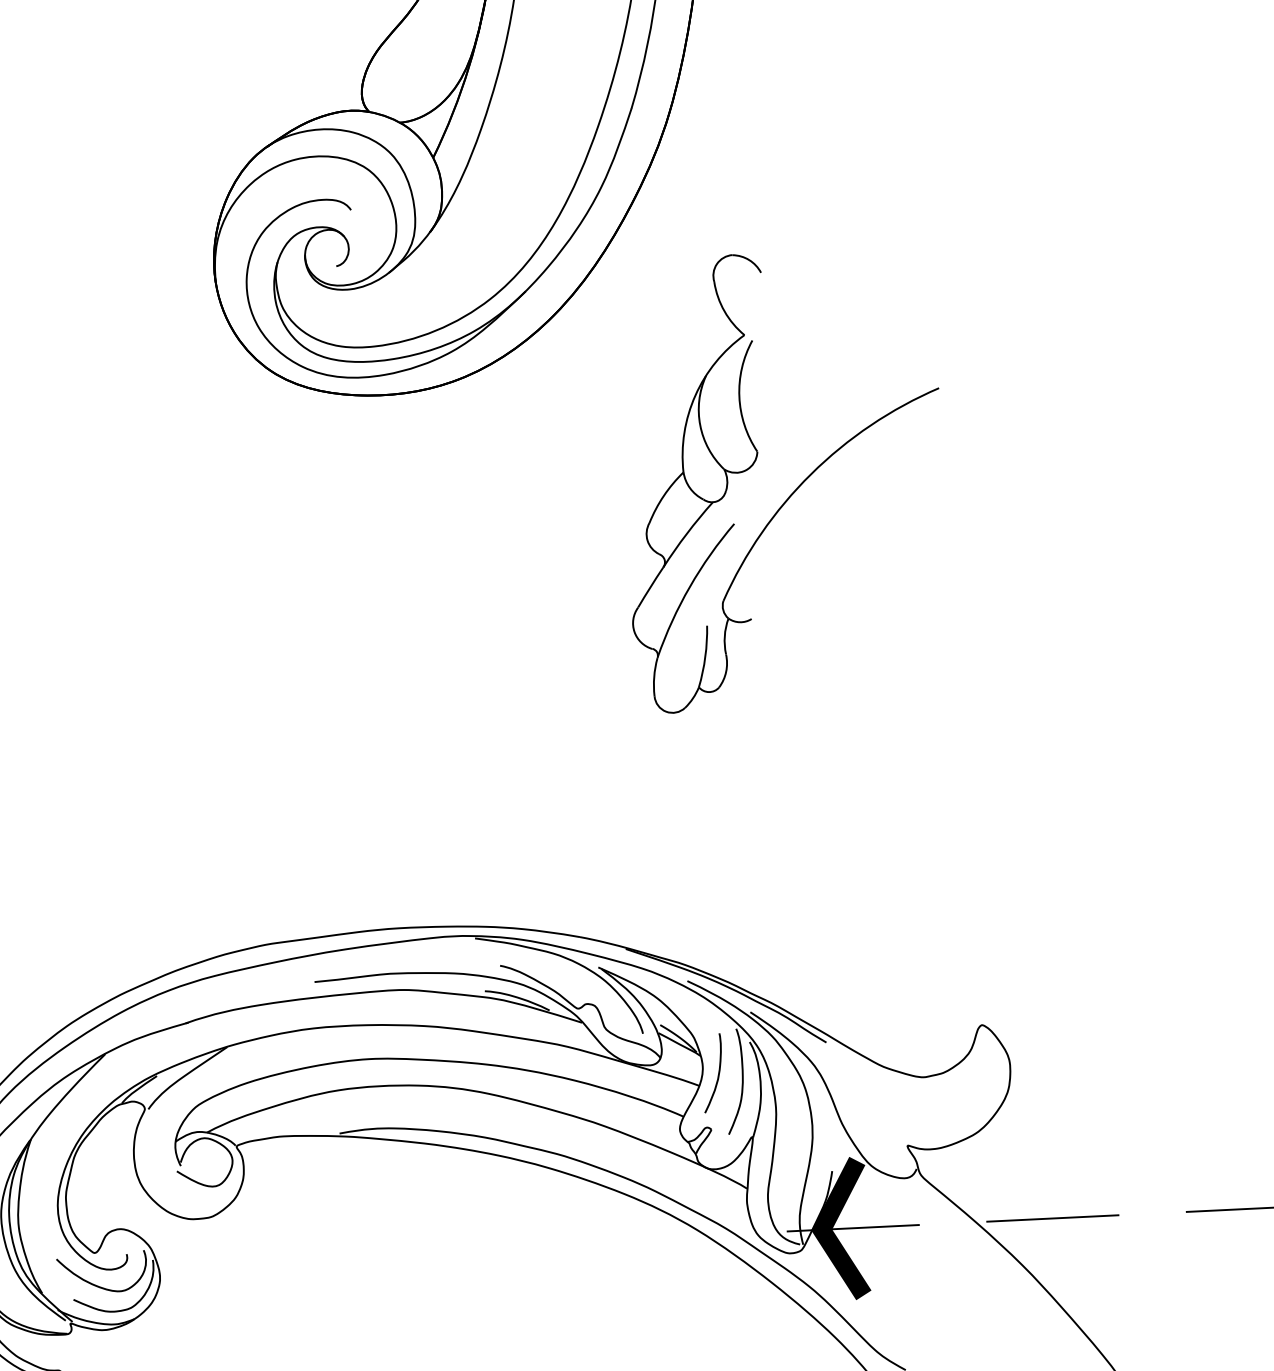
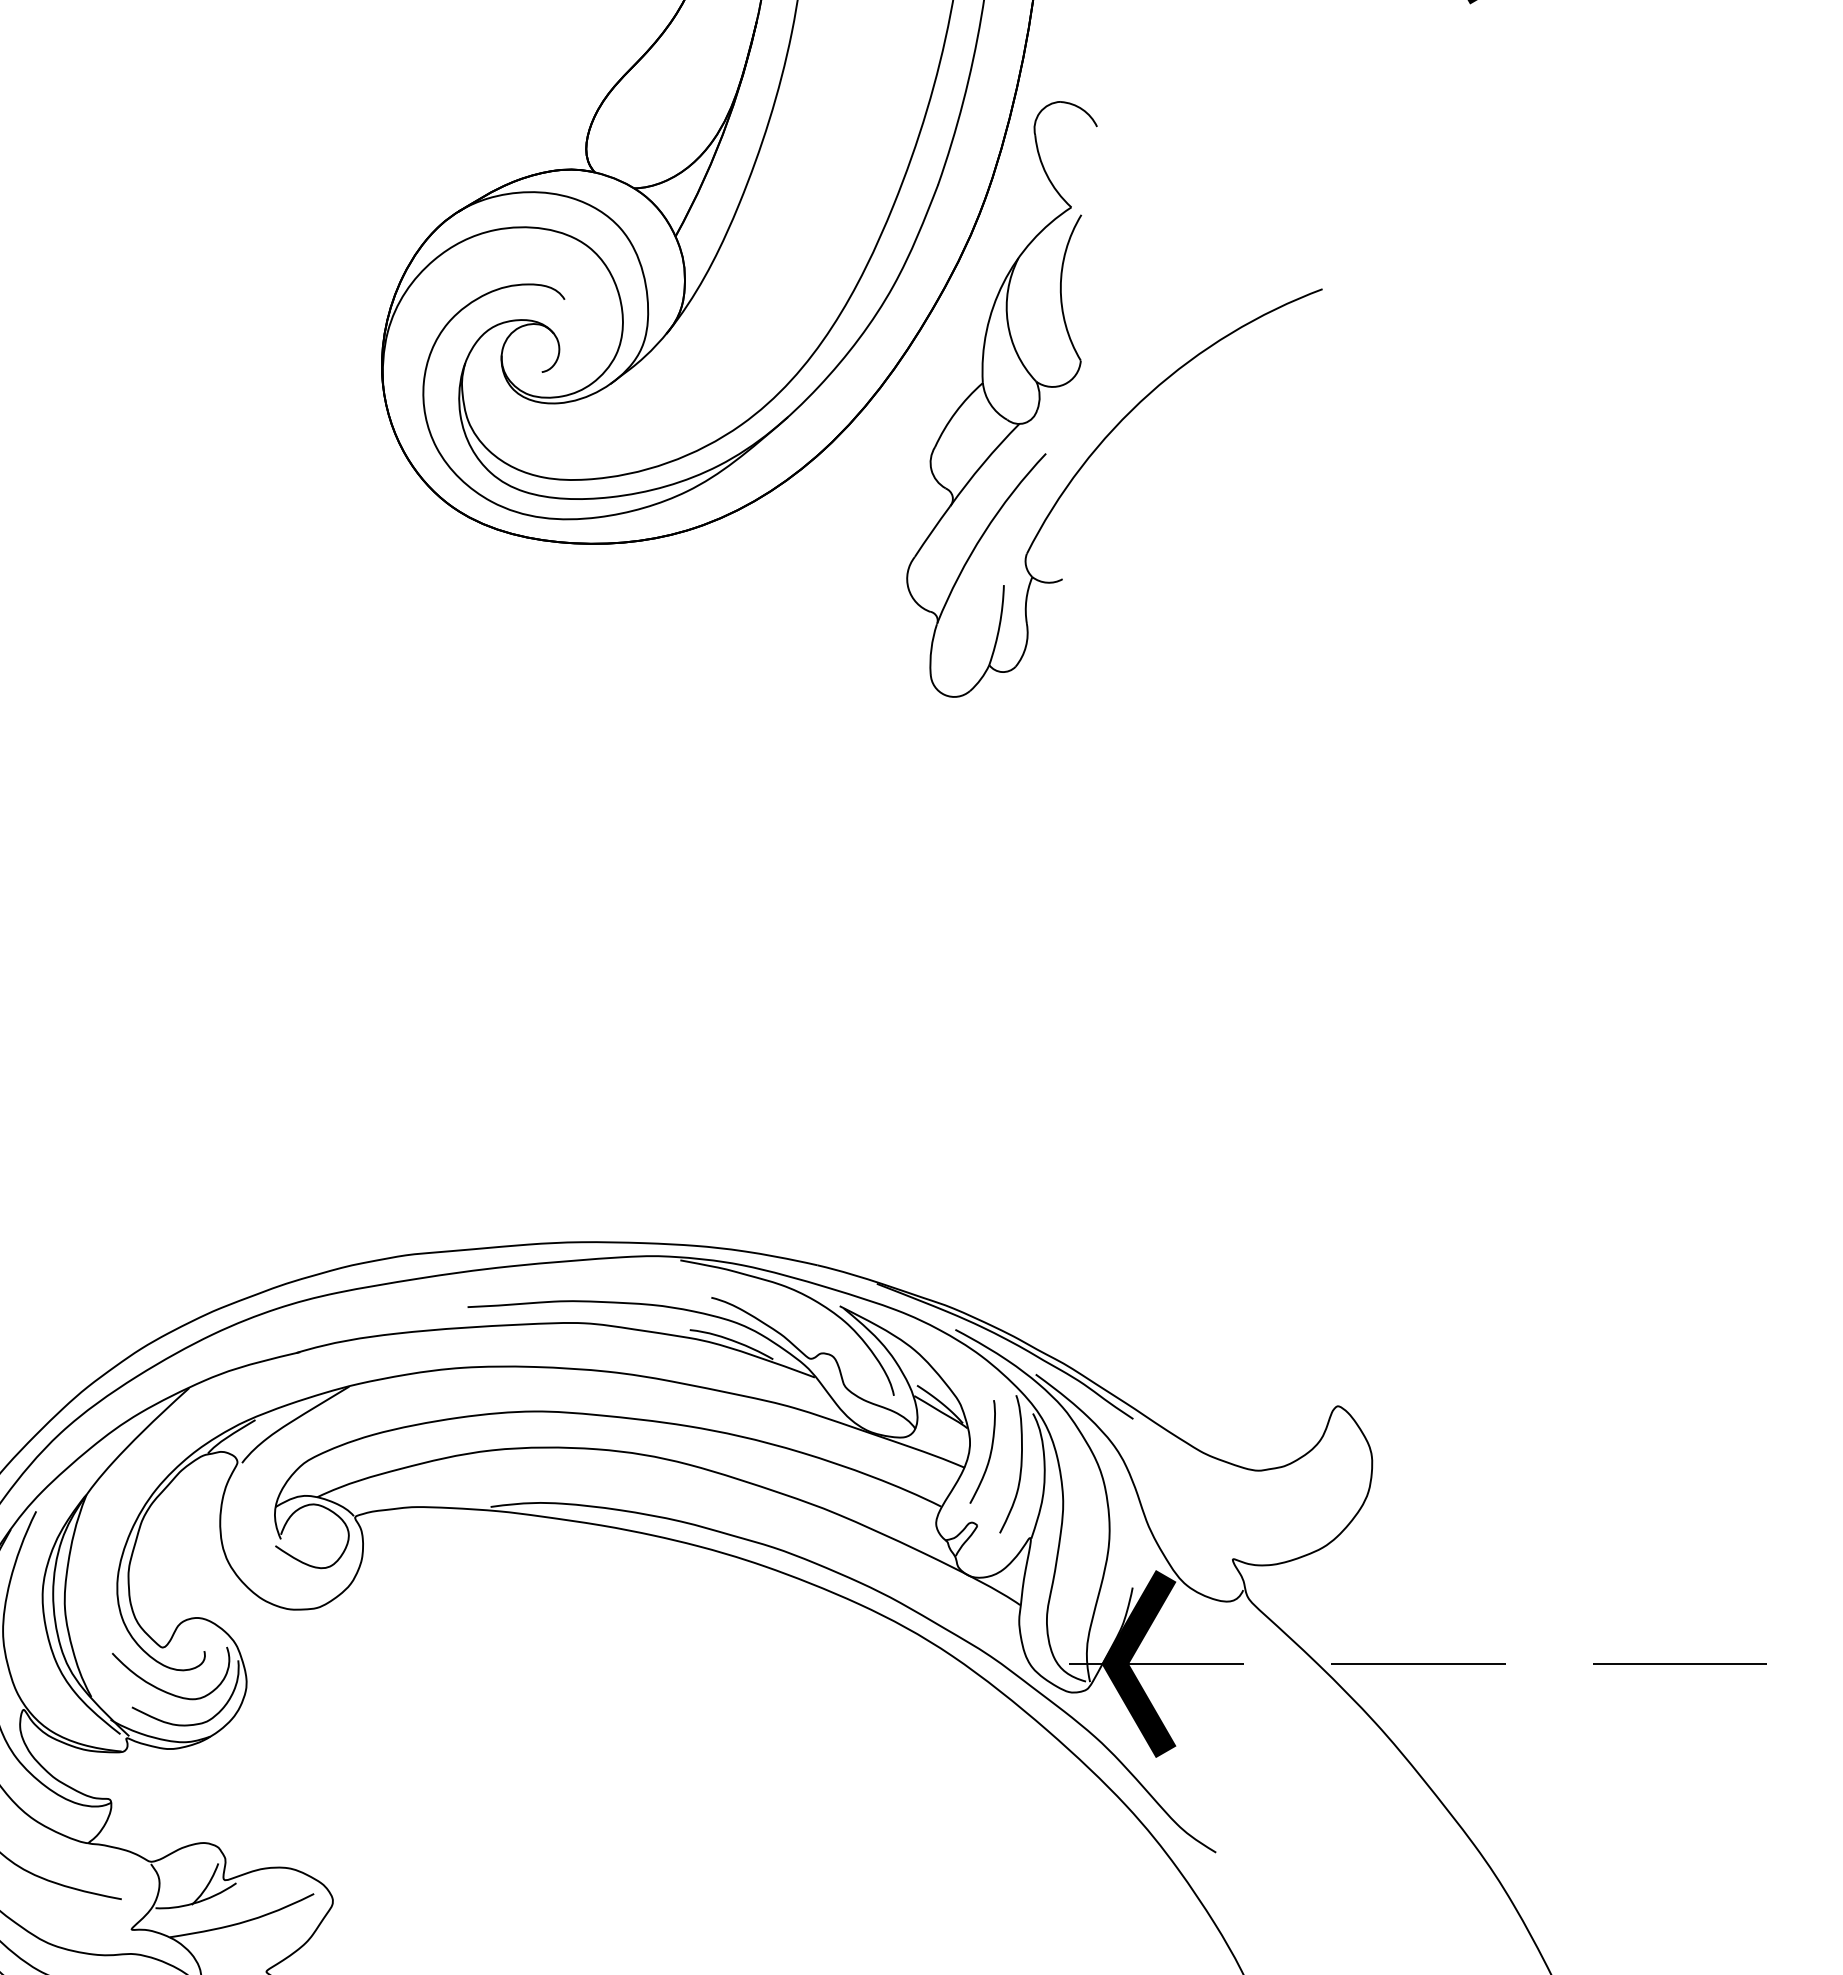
part: (795, 489) -> (1128, 412), moved

